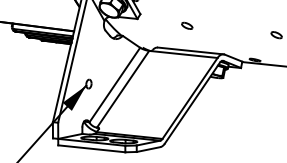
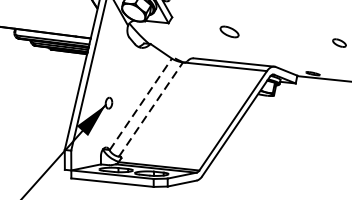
part: (187, 25) -> (230, 31), size x1.4
line: (115, 84) -> (141, 103), solid -> dashed
line: (123, 88) -> (151, 108), solid -> dashed

